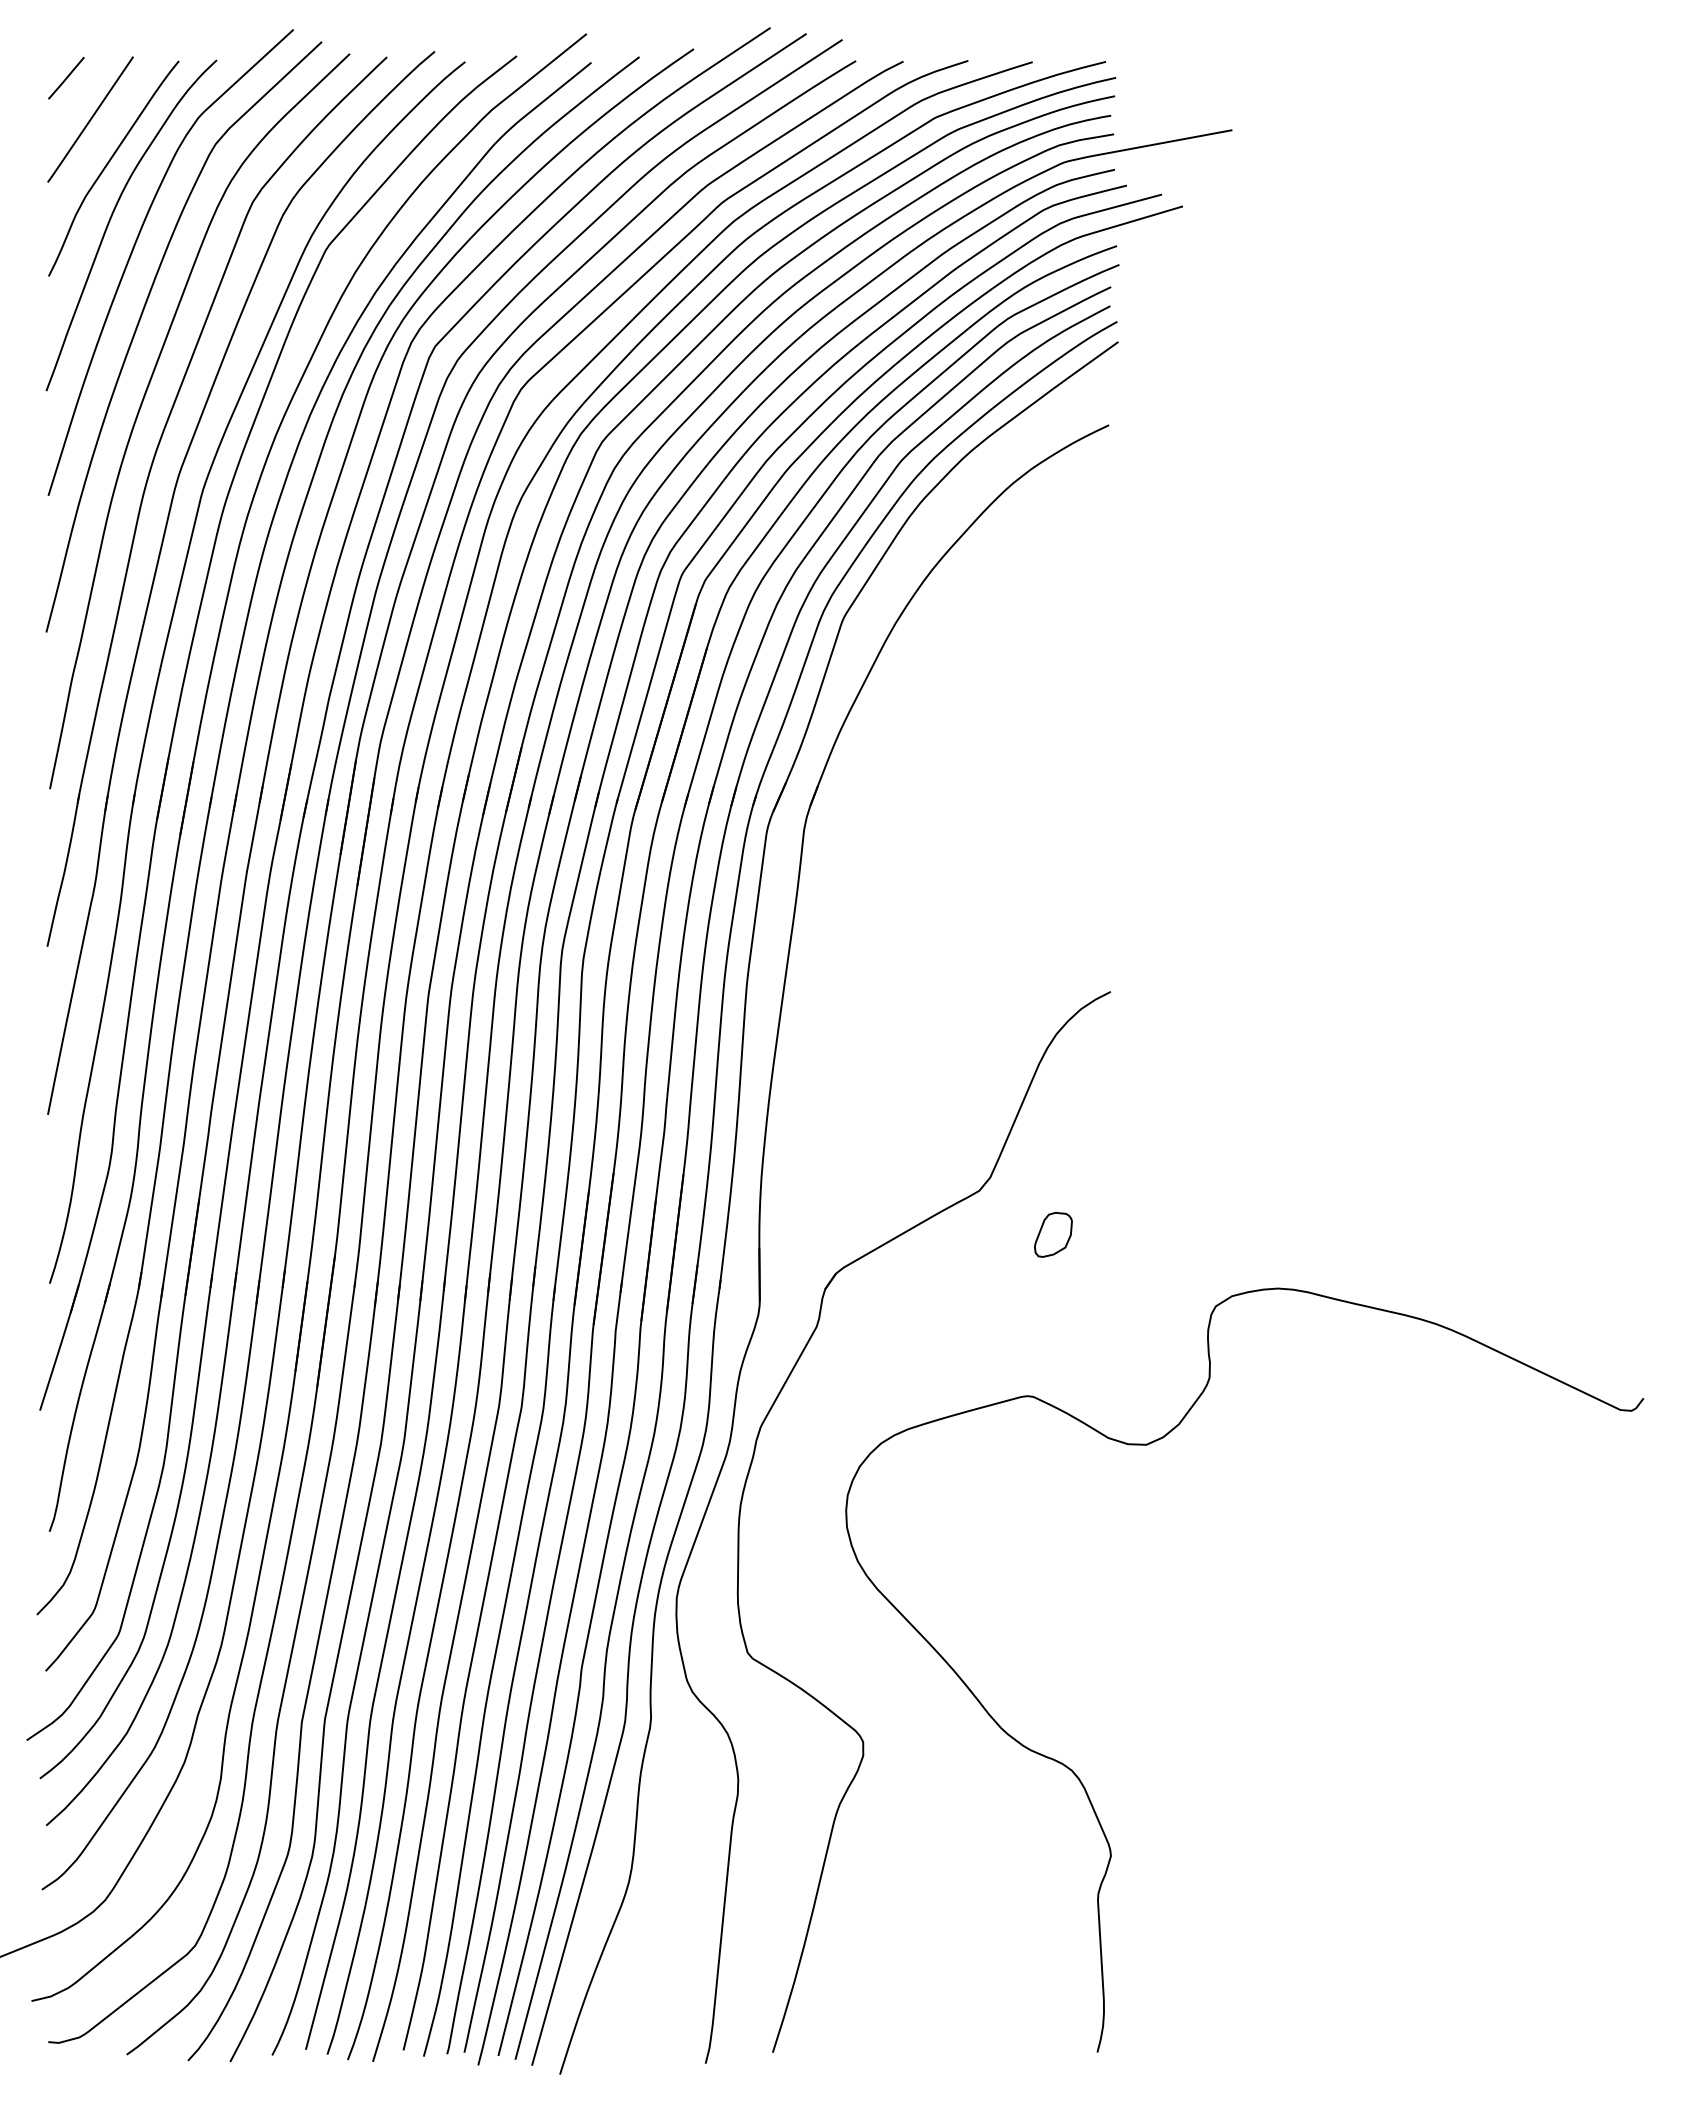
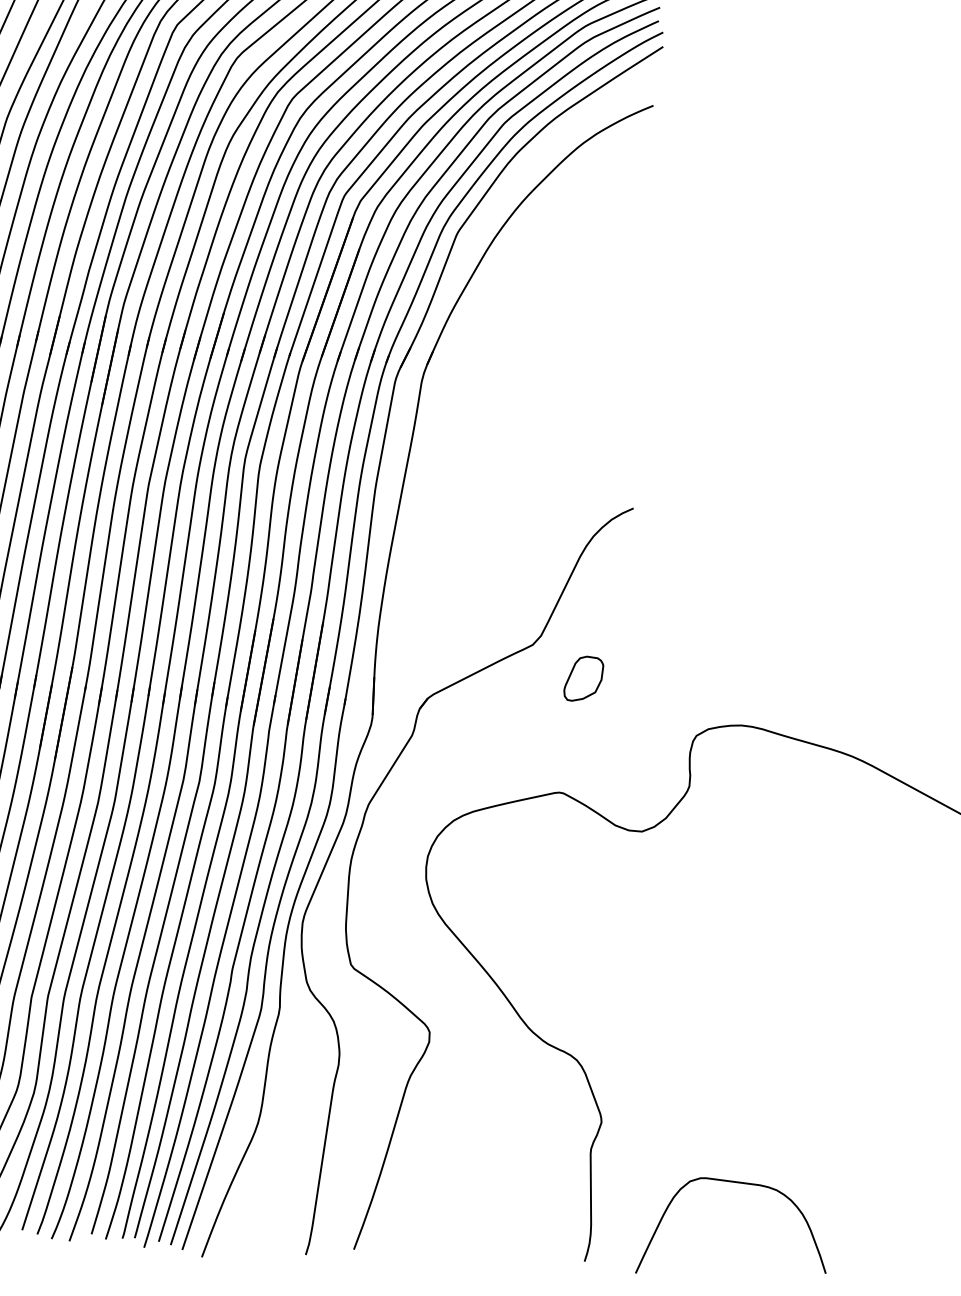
part: (1053, 1234) -> (583, 678), size x1.43
curve: (1309, 1931) -> (739, 1183), added

